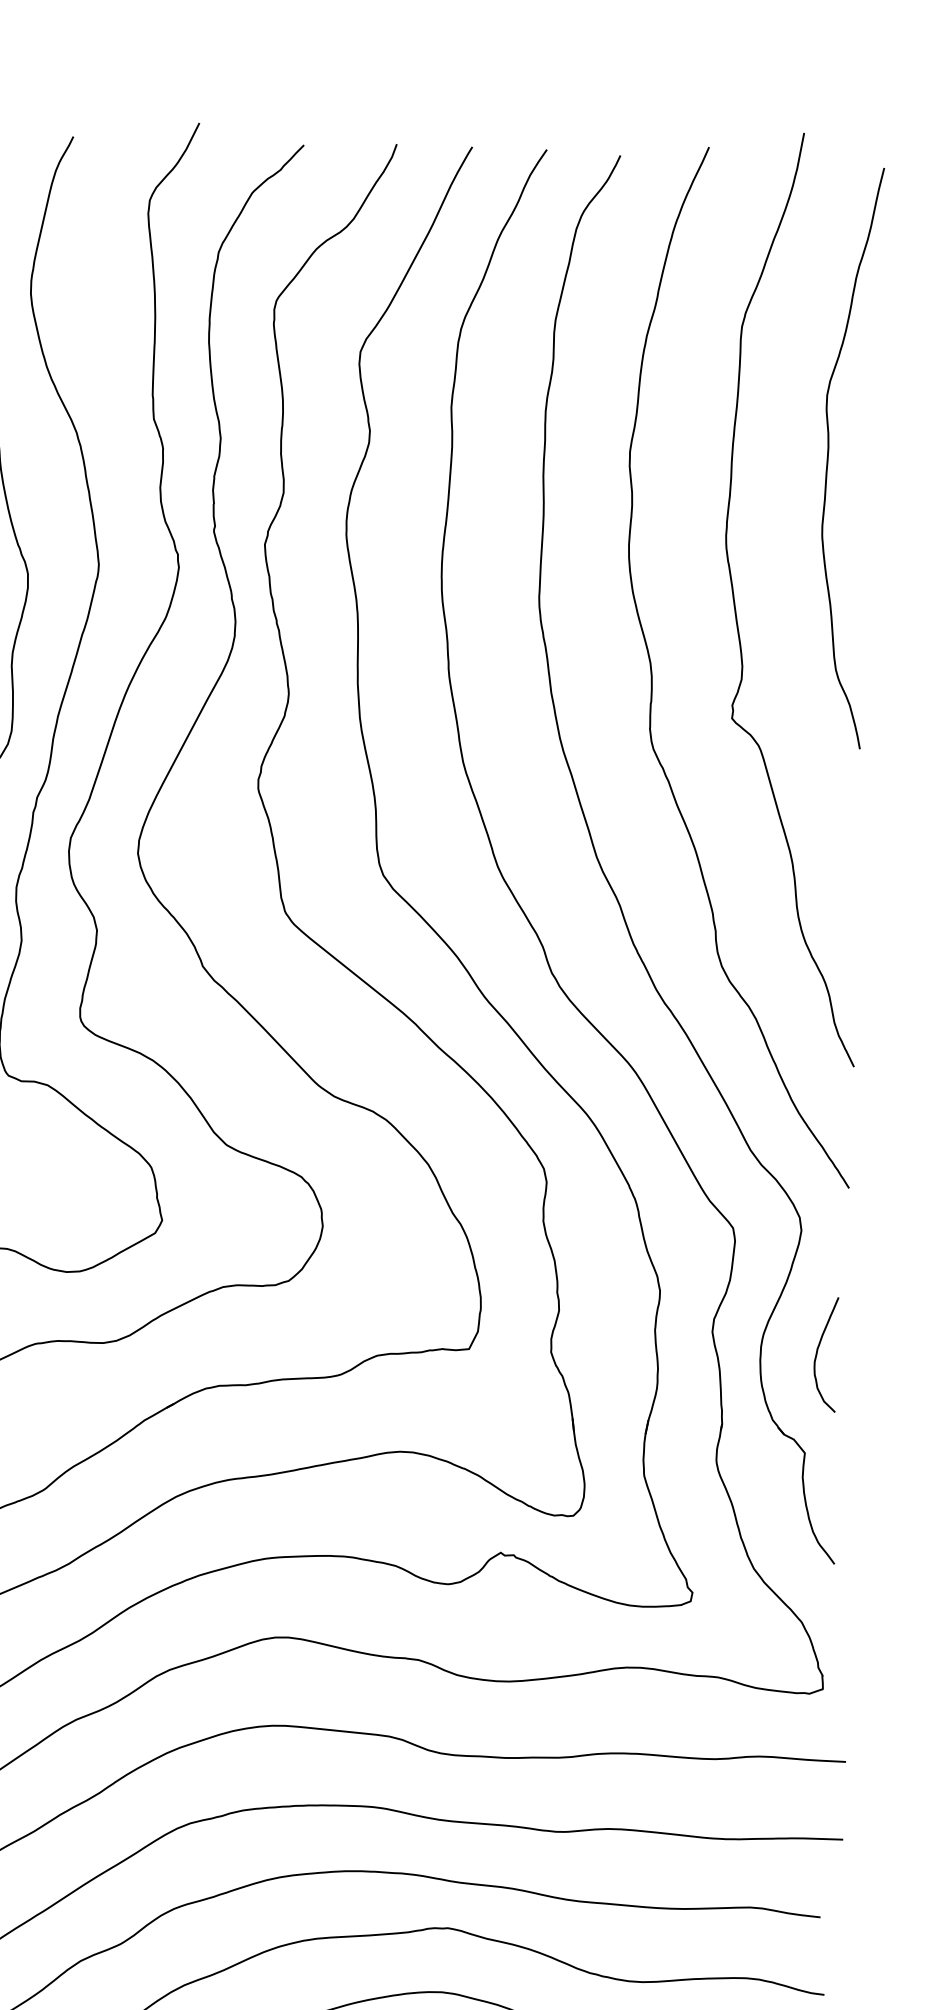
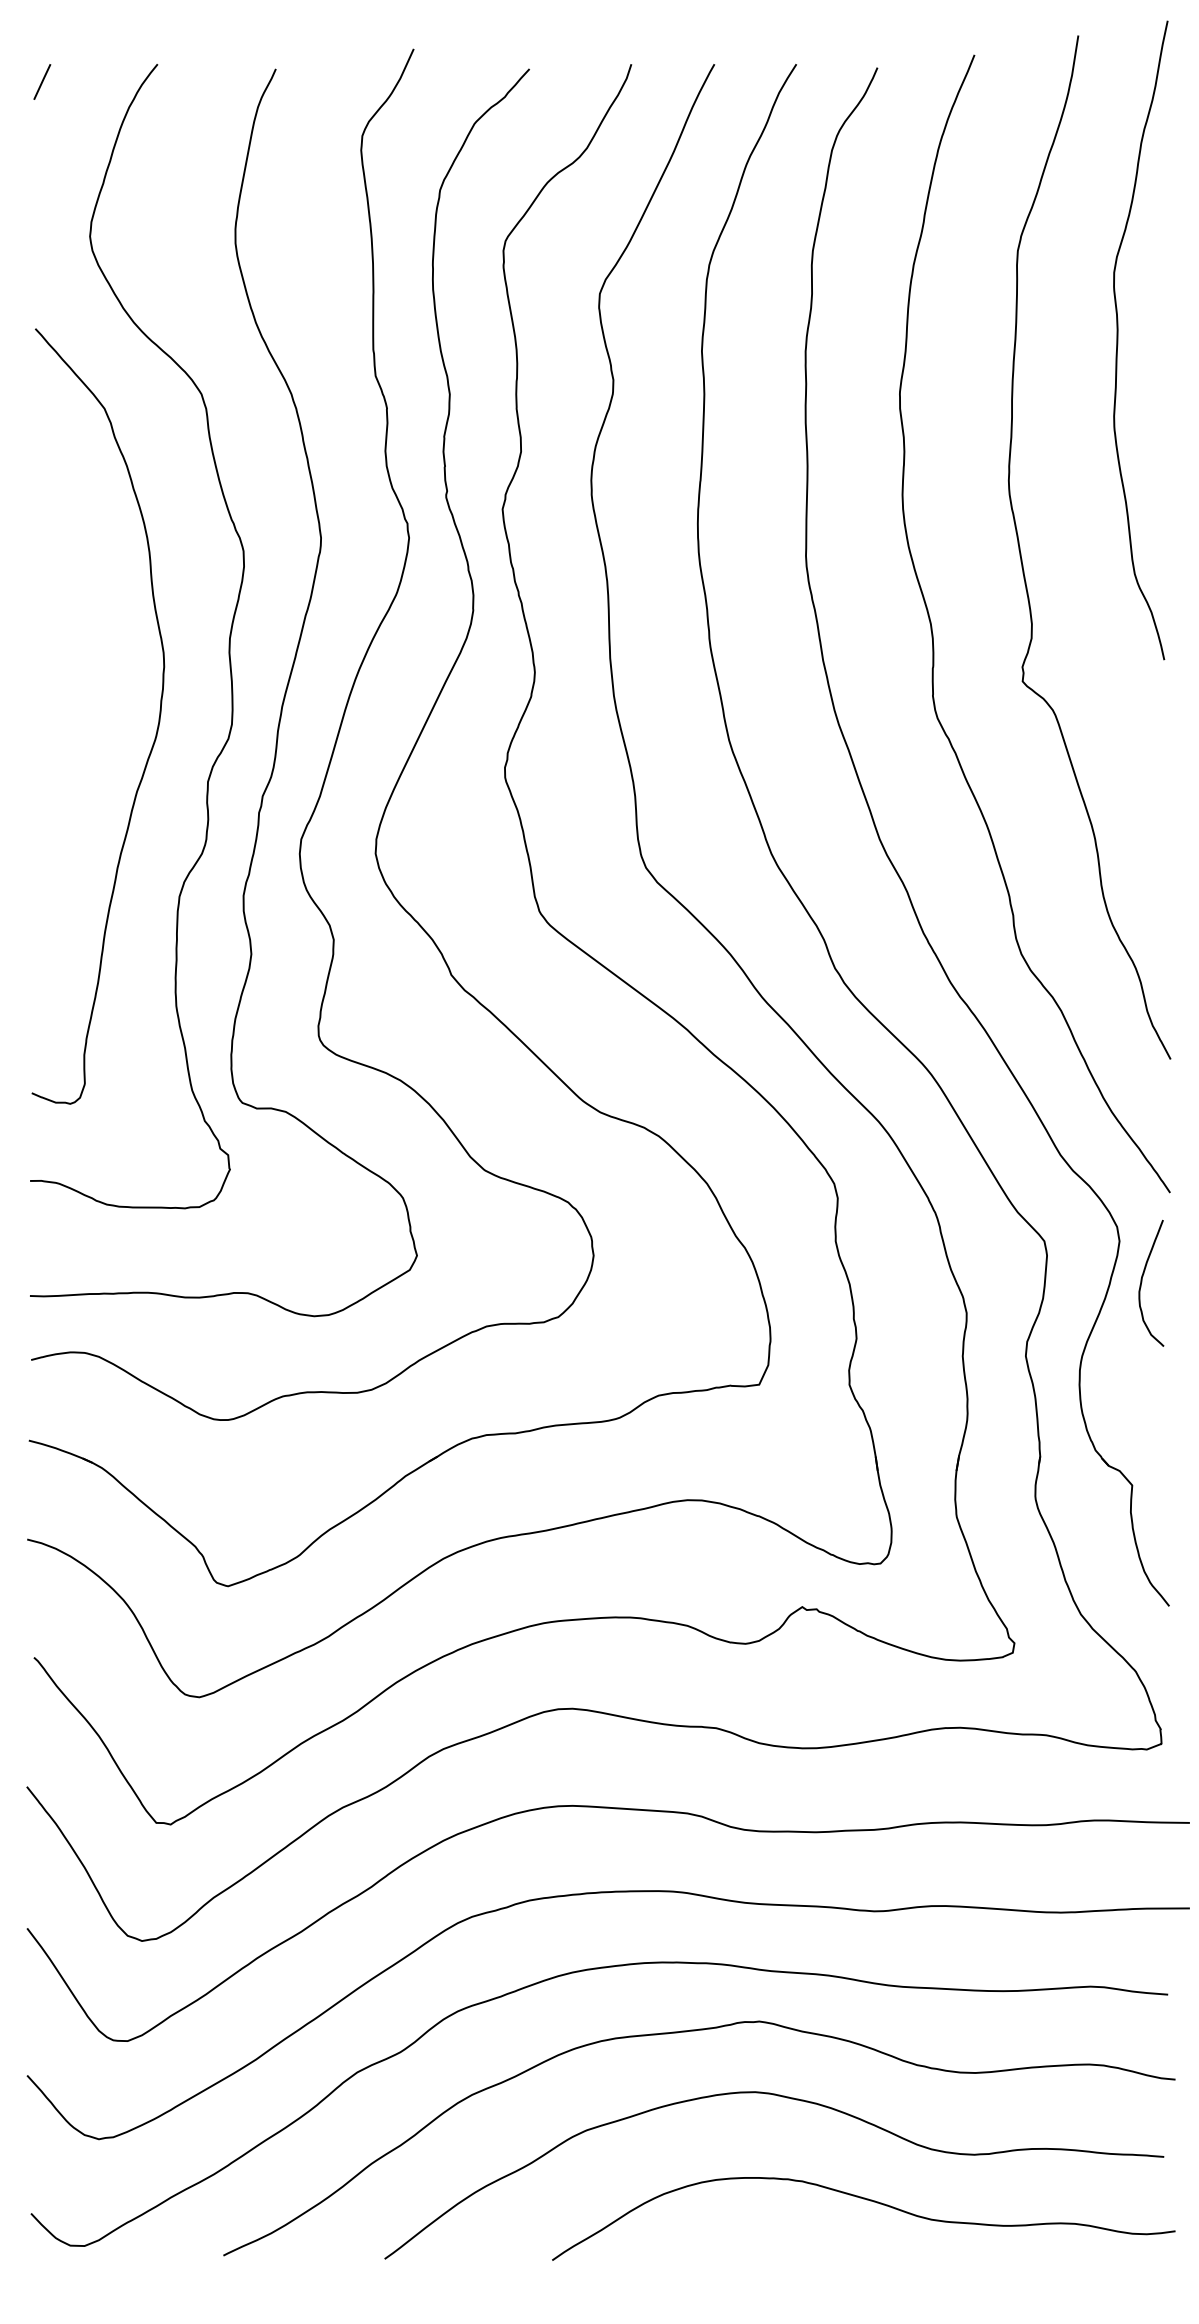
curve: (828, 457) -> (1118, 340), moved
curve: (817, 1353) -> (1142, 1282), moved

